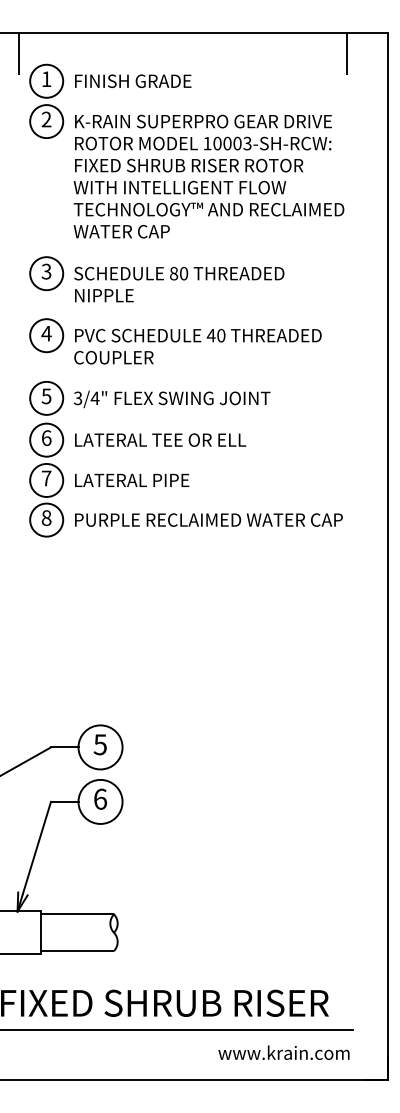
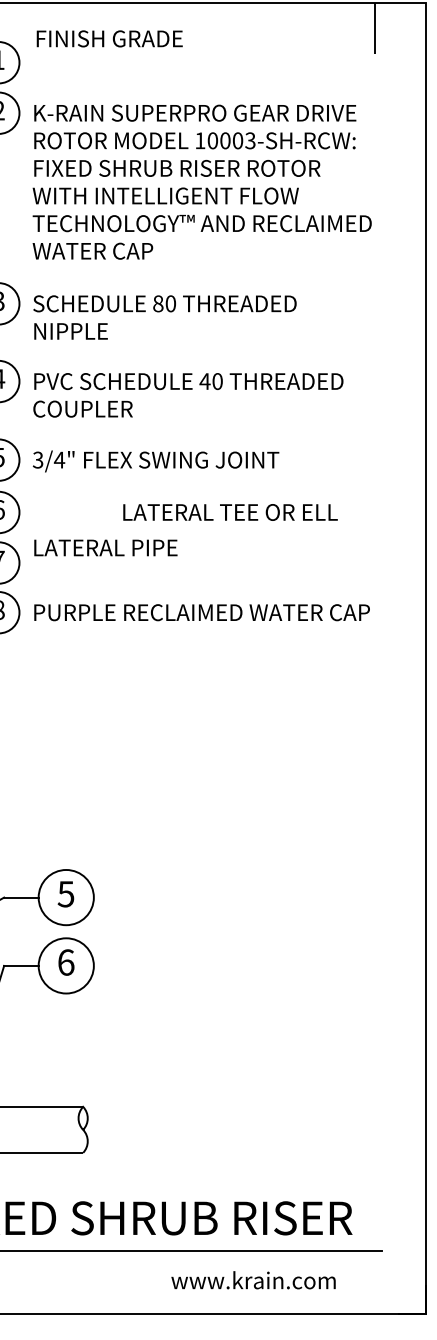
text: (133, 80) -> (110, 37), moved
text: (160, 439) -> (230, 511), moved
text: (132, 479) -> (106, 546), moved
text: (283, 1052) -> (252, 1279), moved

